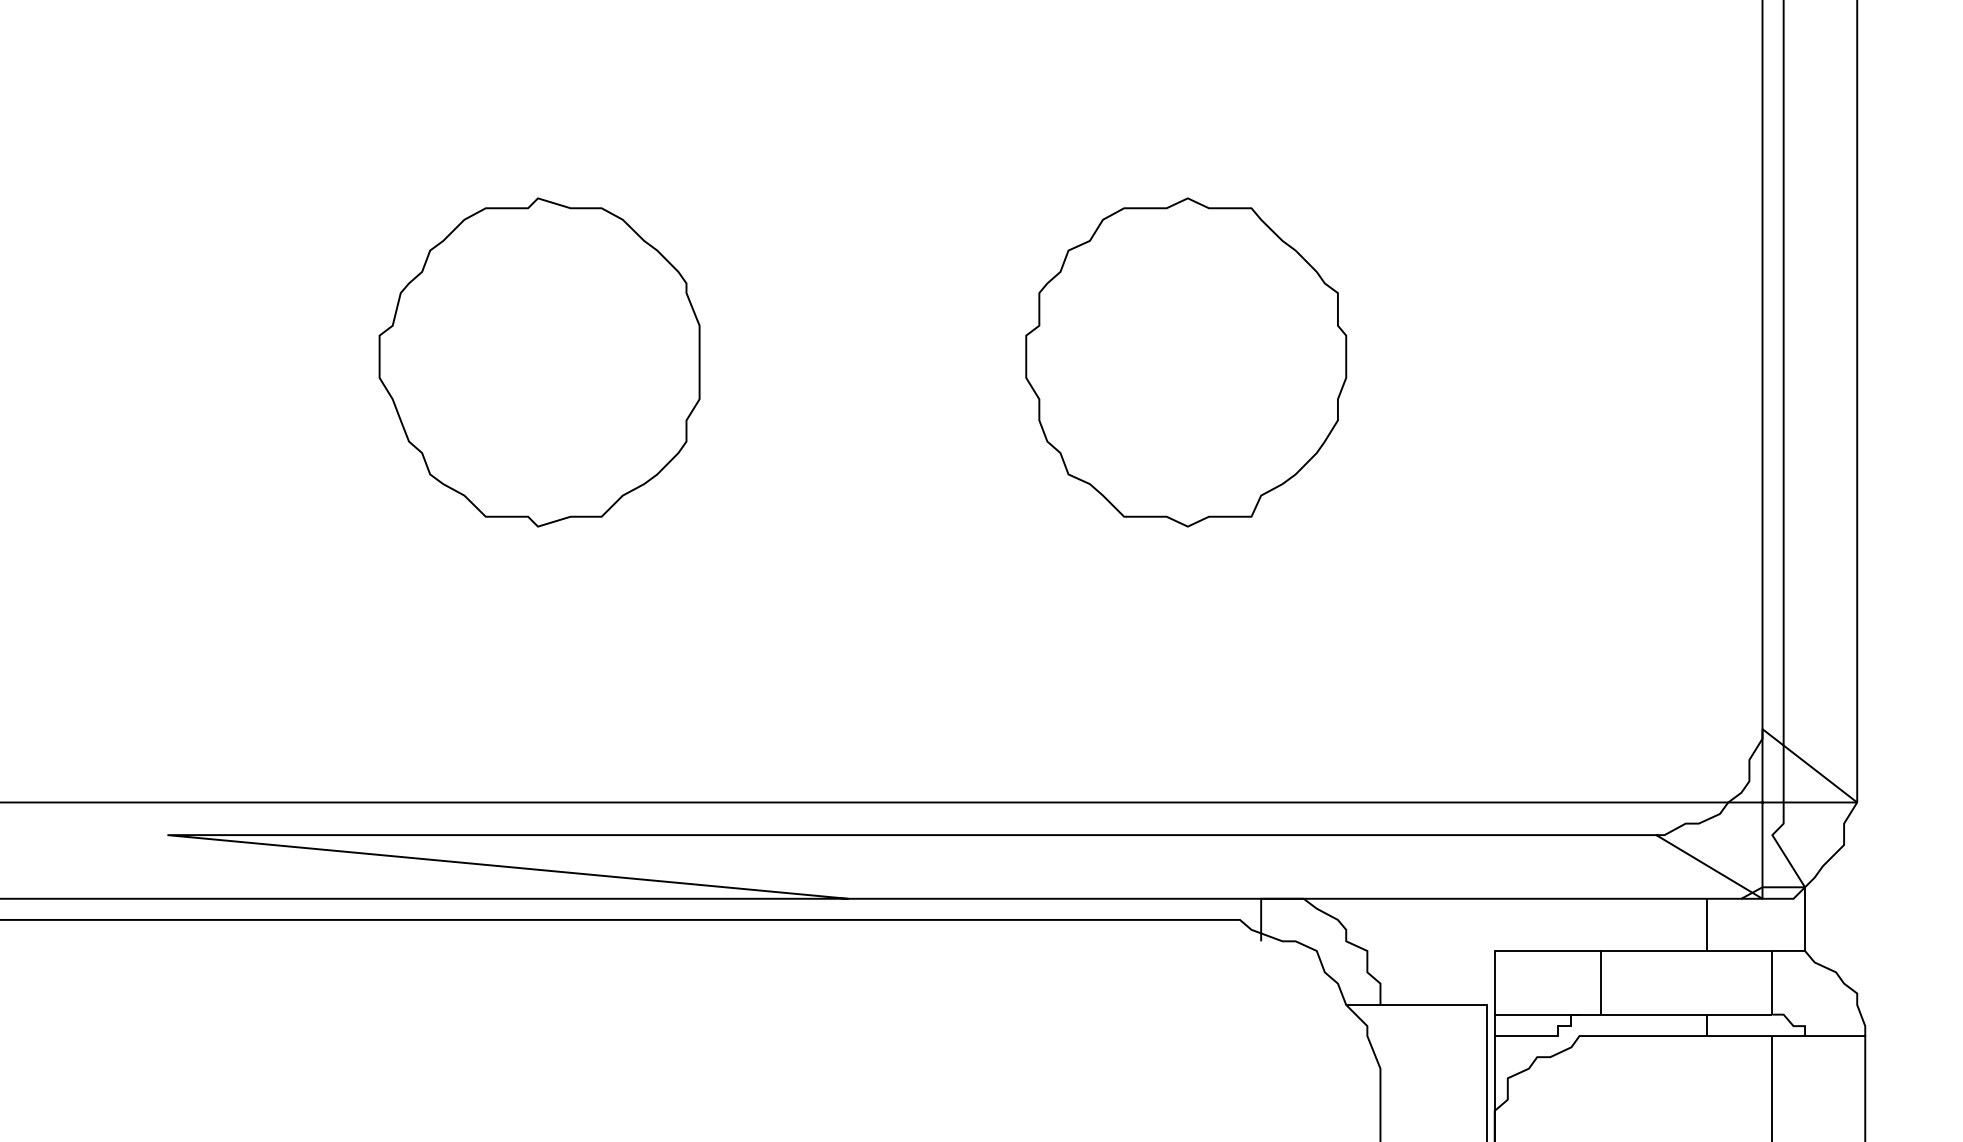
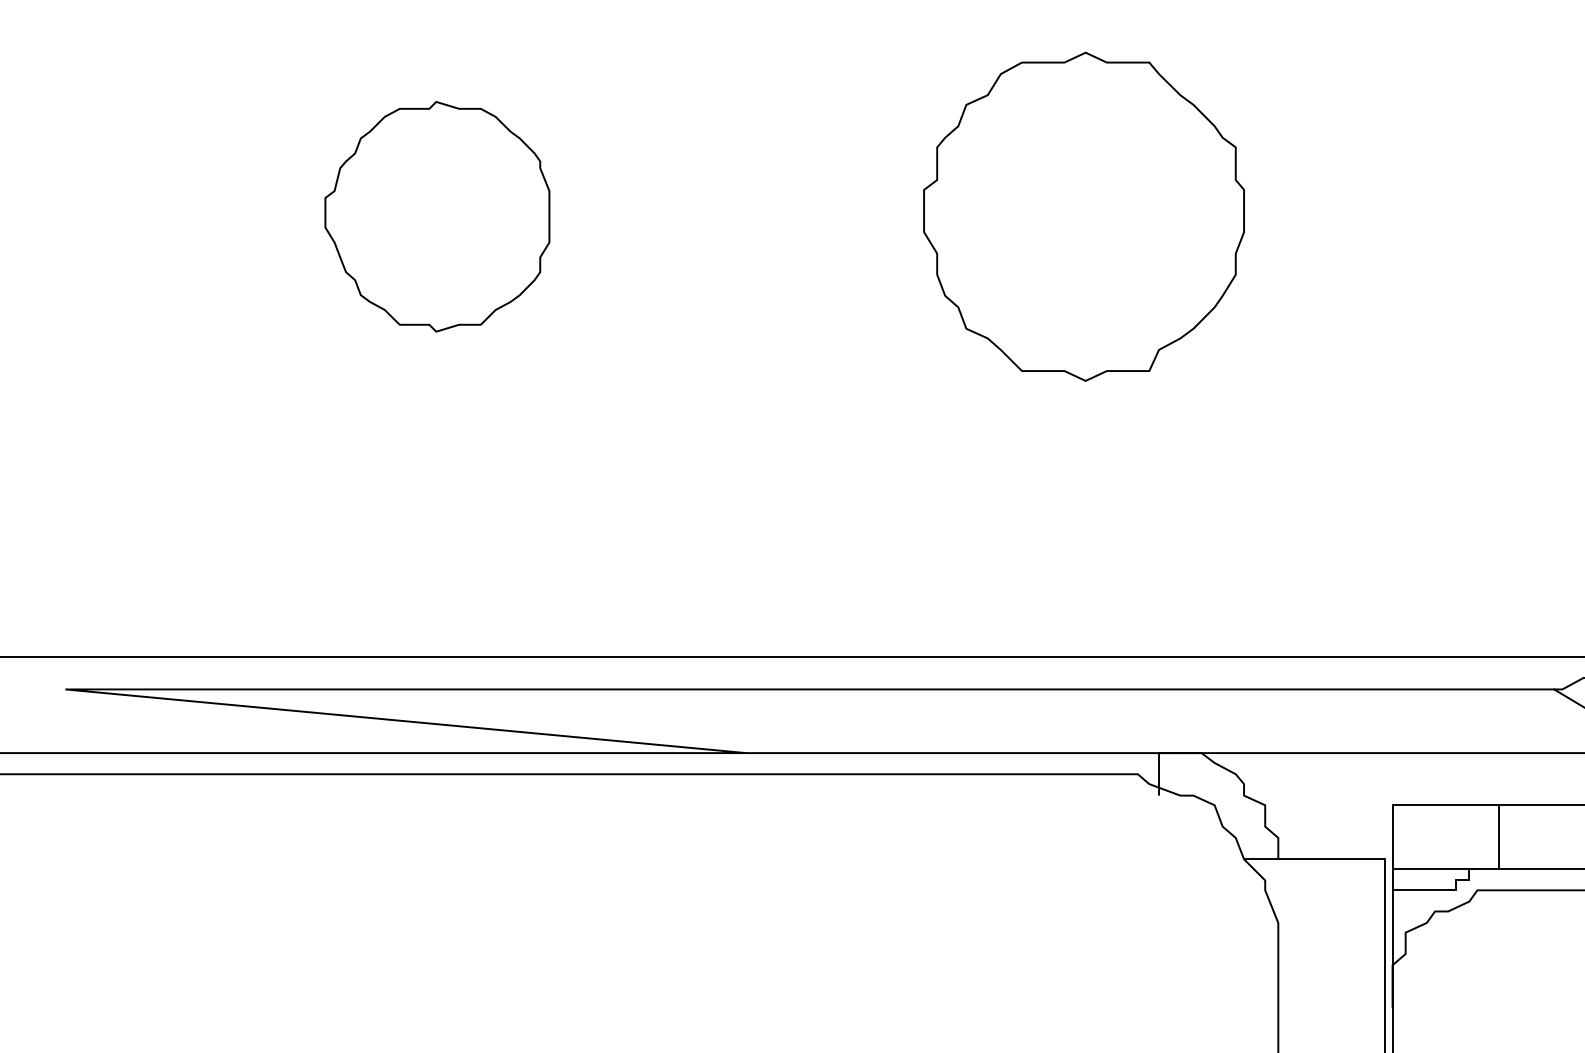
part: (539, 362) -> (437, 216), size x0.7

